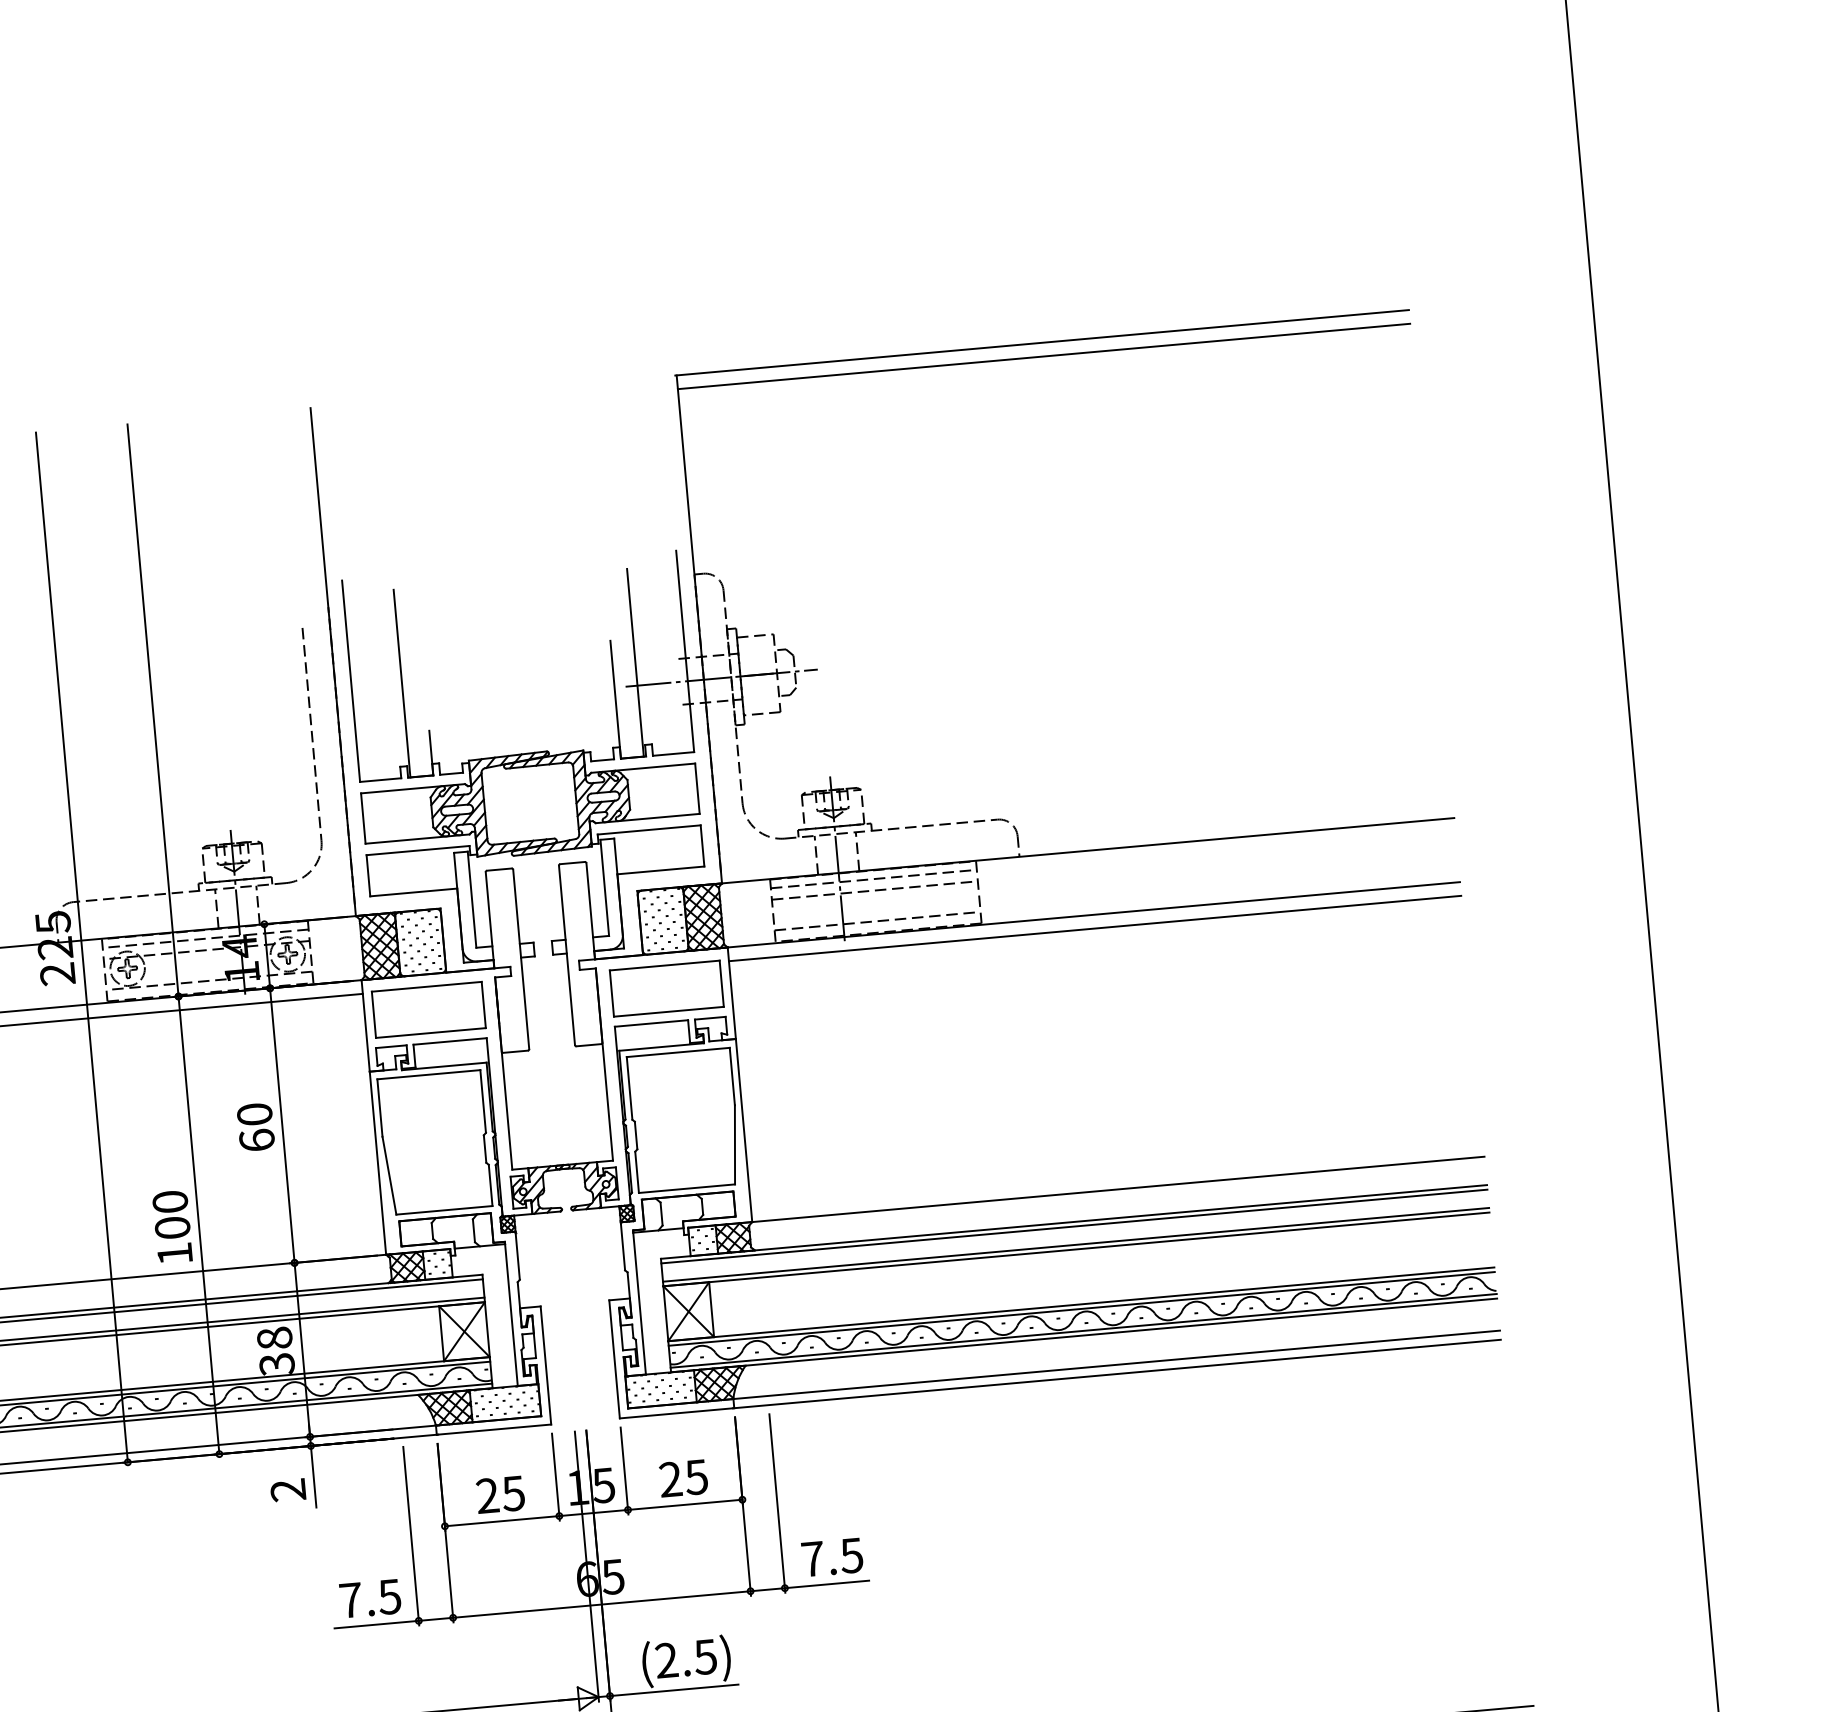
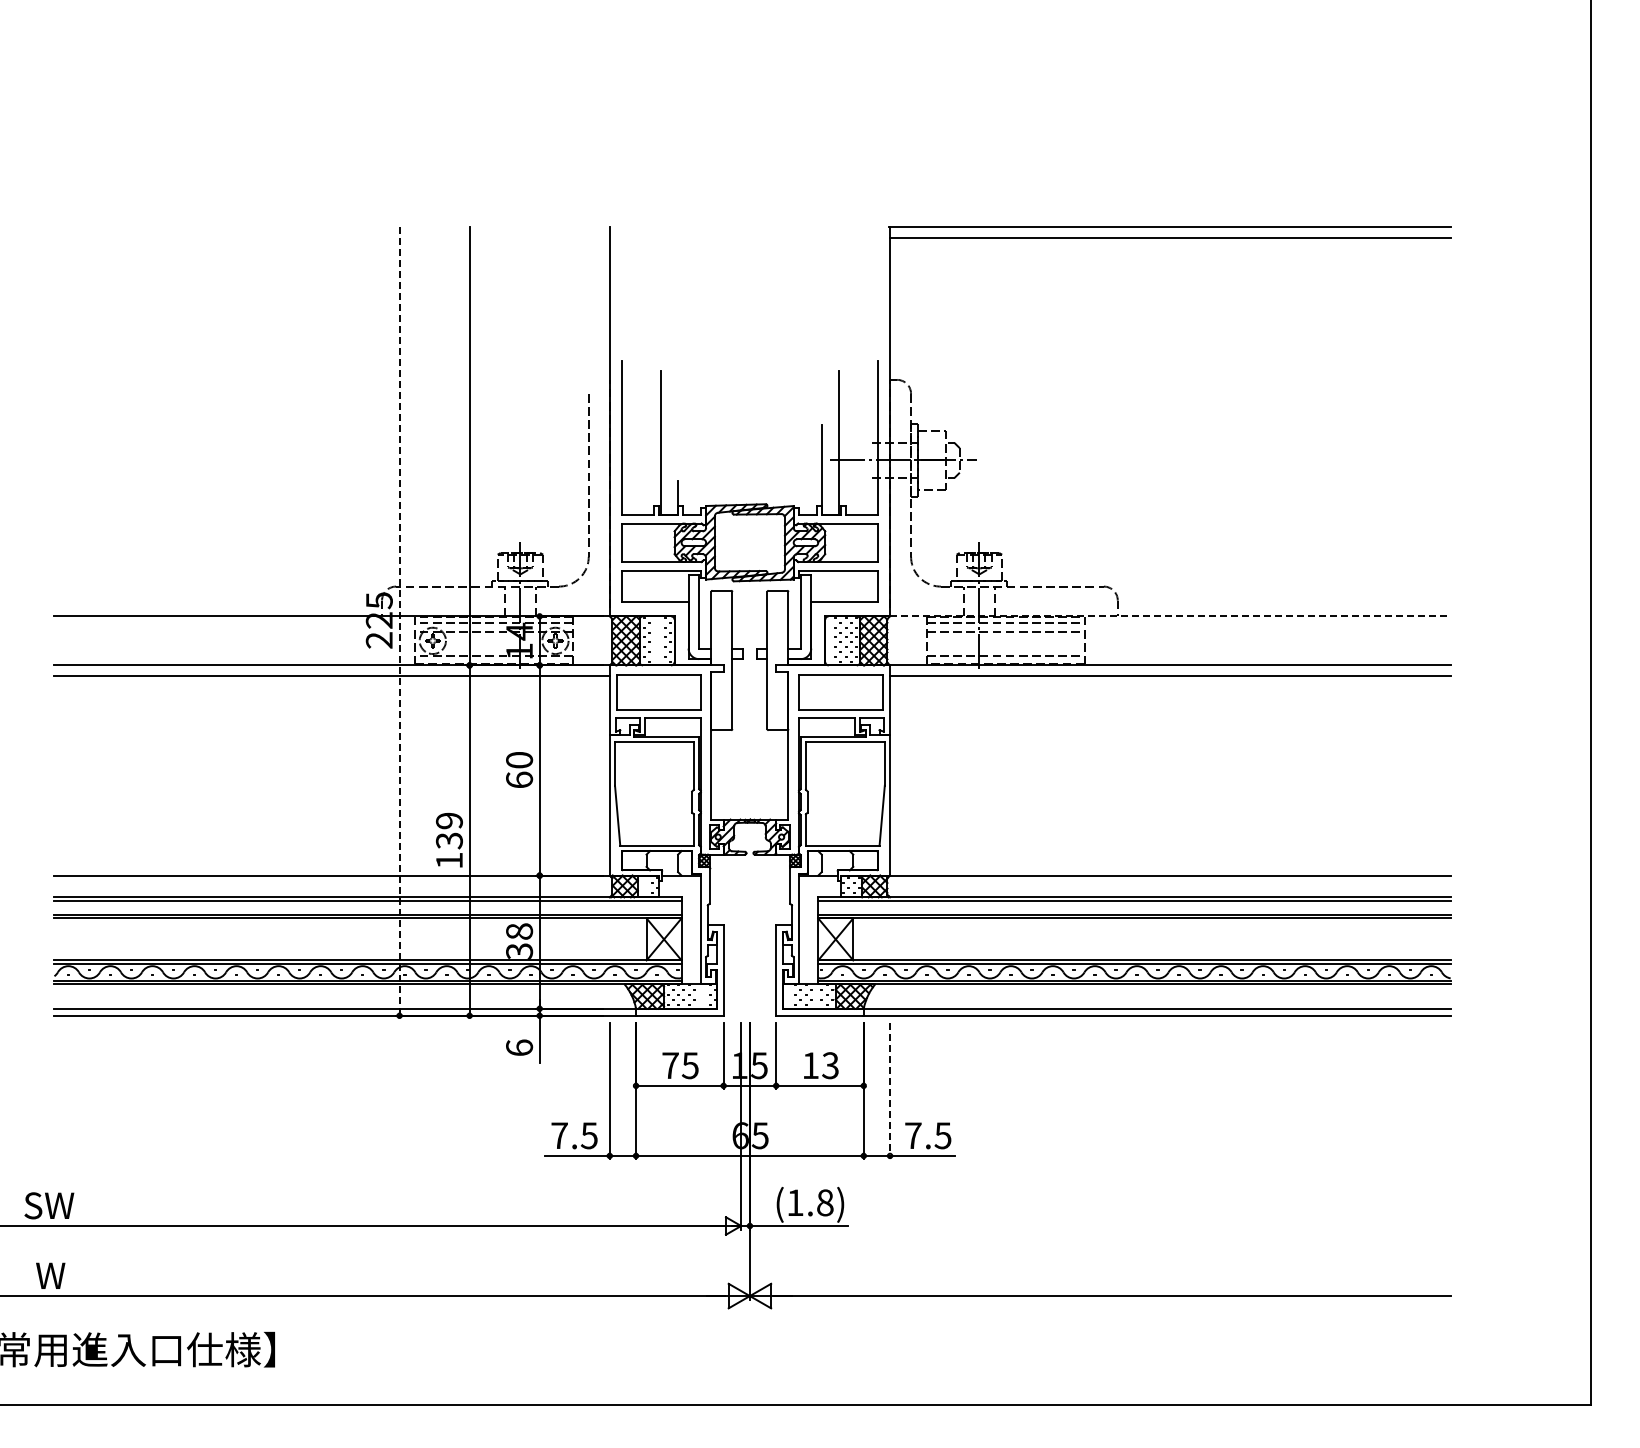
line: (1088, 850) -> (1170, 616), solid -> dashed
line: (81, 948) -> (399, 622), solid -> dashed
text: (171, 1214) -> (449, 830), 100 -> 139
text: (683, 1478) -> (820, 1065), 25 -> 13
text: (288, 1489) -> (519, 1047), 2 -> 6
text: (487, 1495) -> (670, 1065), 25 -> 75
line: (777, 1503) -> (890, 1091), solid -> dashed
text: (686, 1658) -> (810, 1202), (2.5) -> (1.8)

